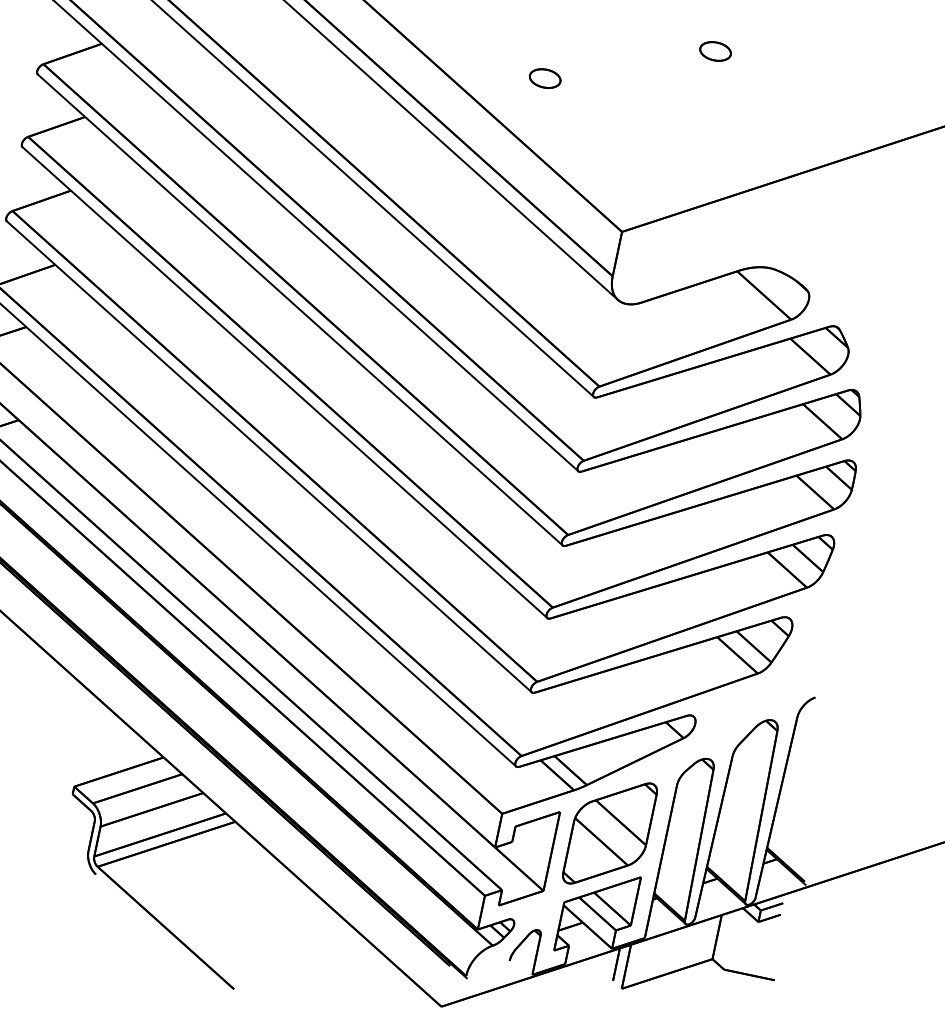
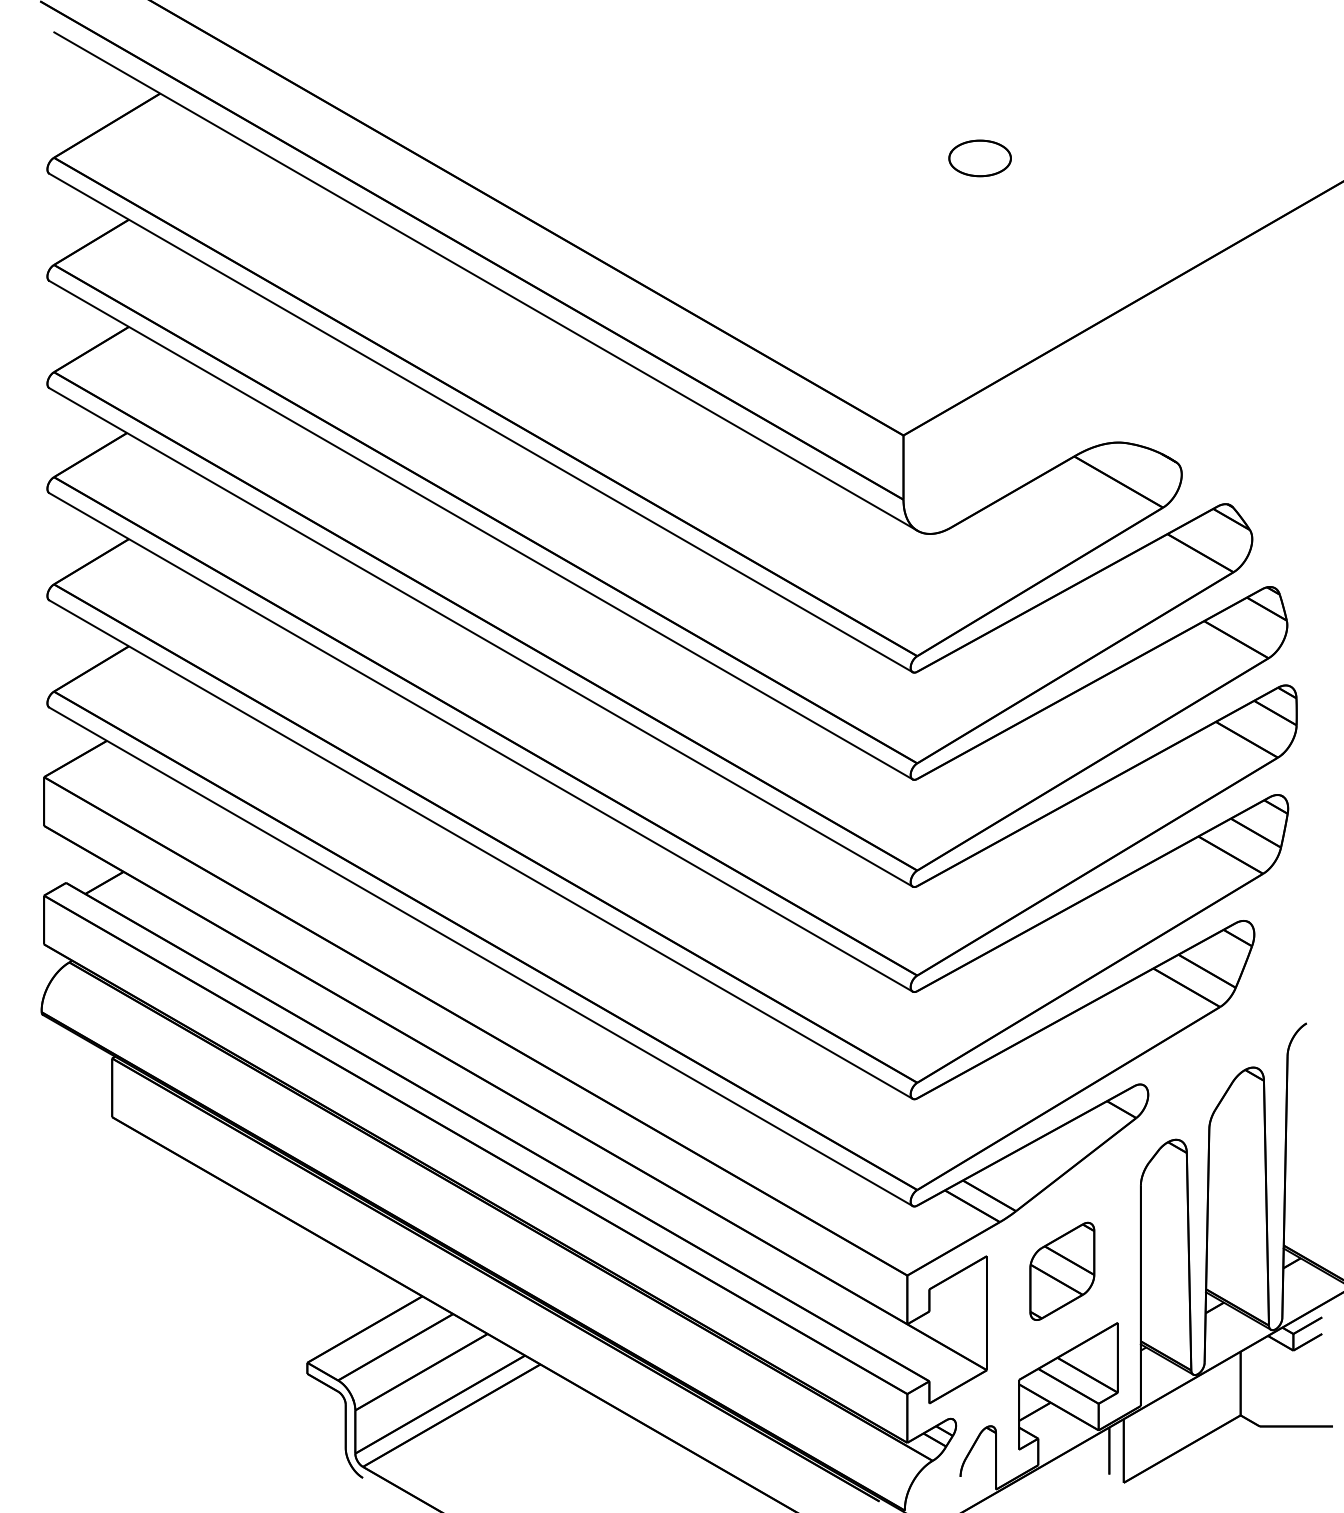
part: (715, 51) -> (980, 158), size x1.4
part: (545, 78) -> (752, 245), removed
part: (610, 833) -> (1062, 1271), size x0.6

